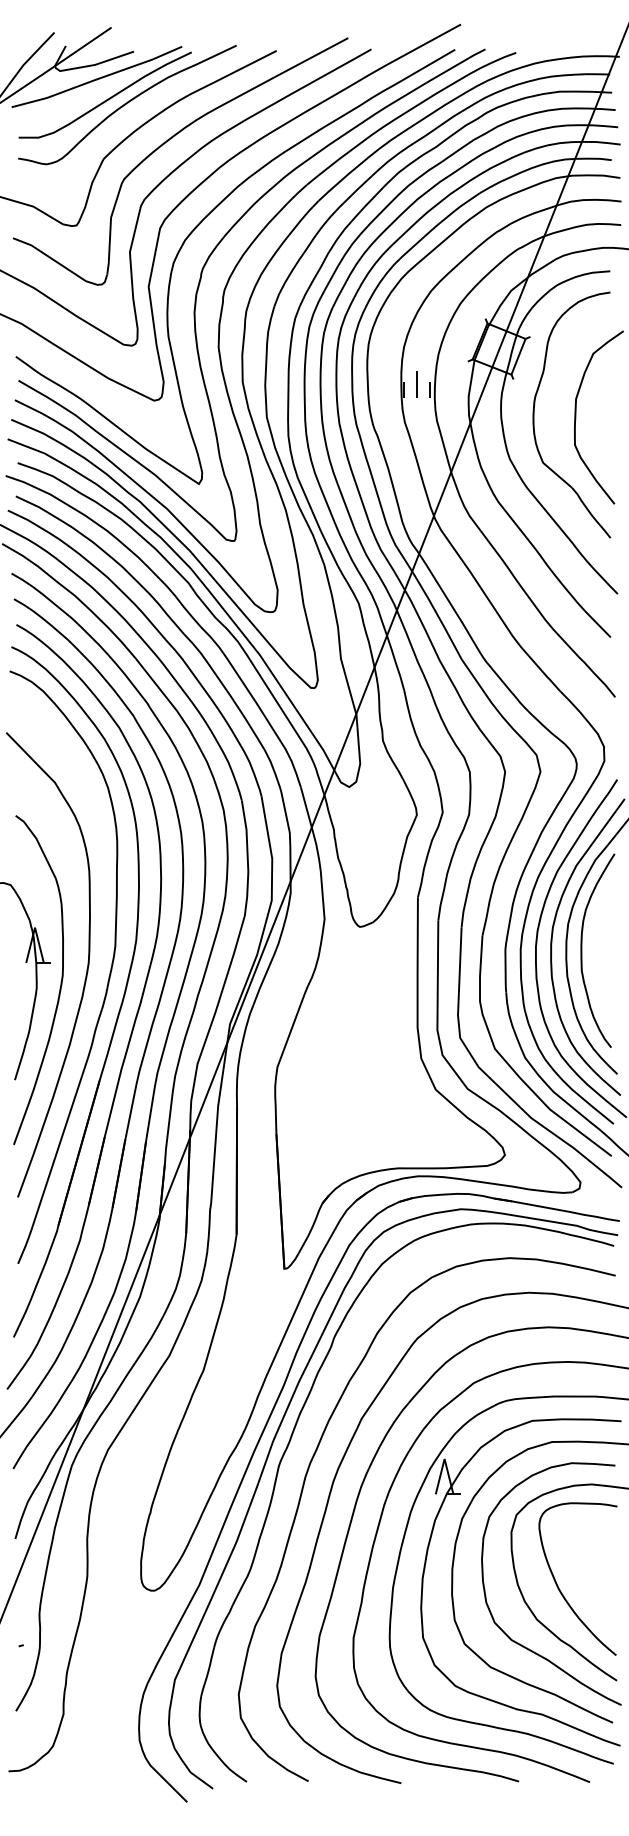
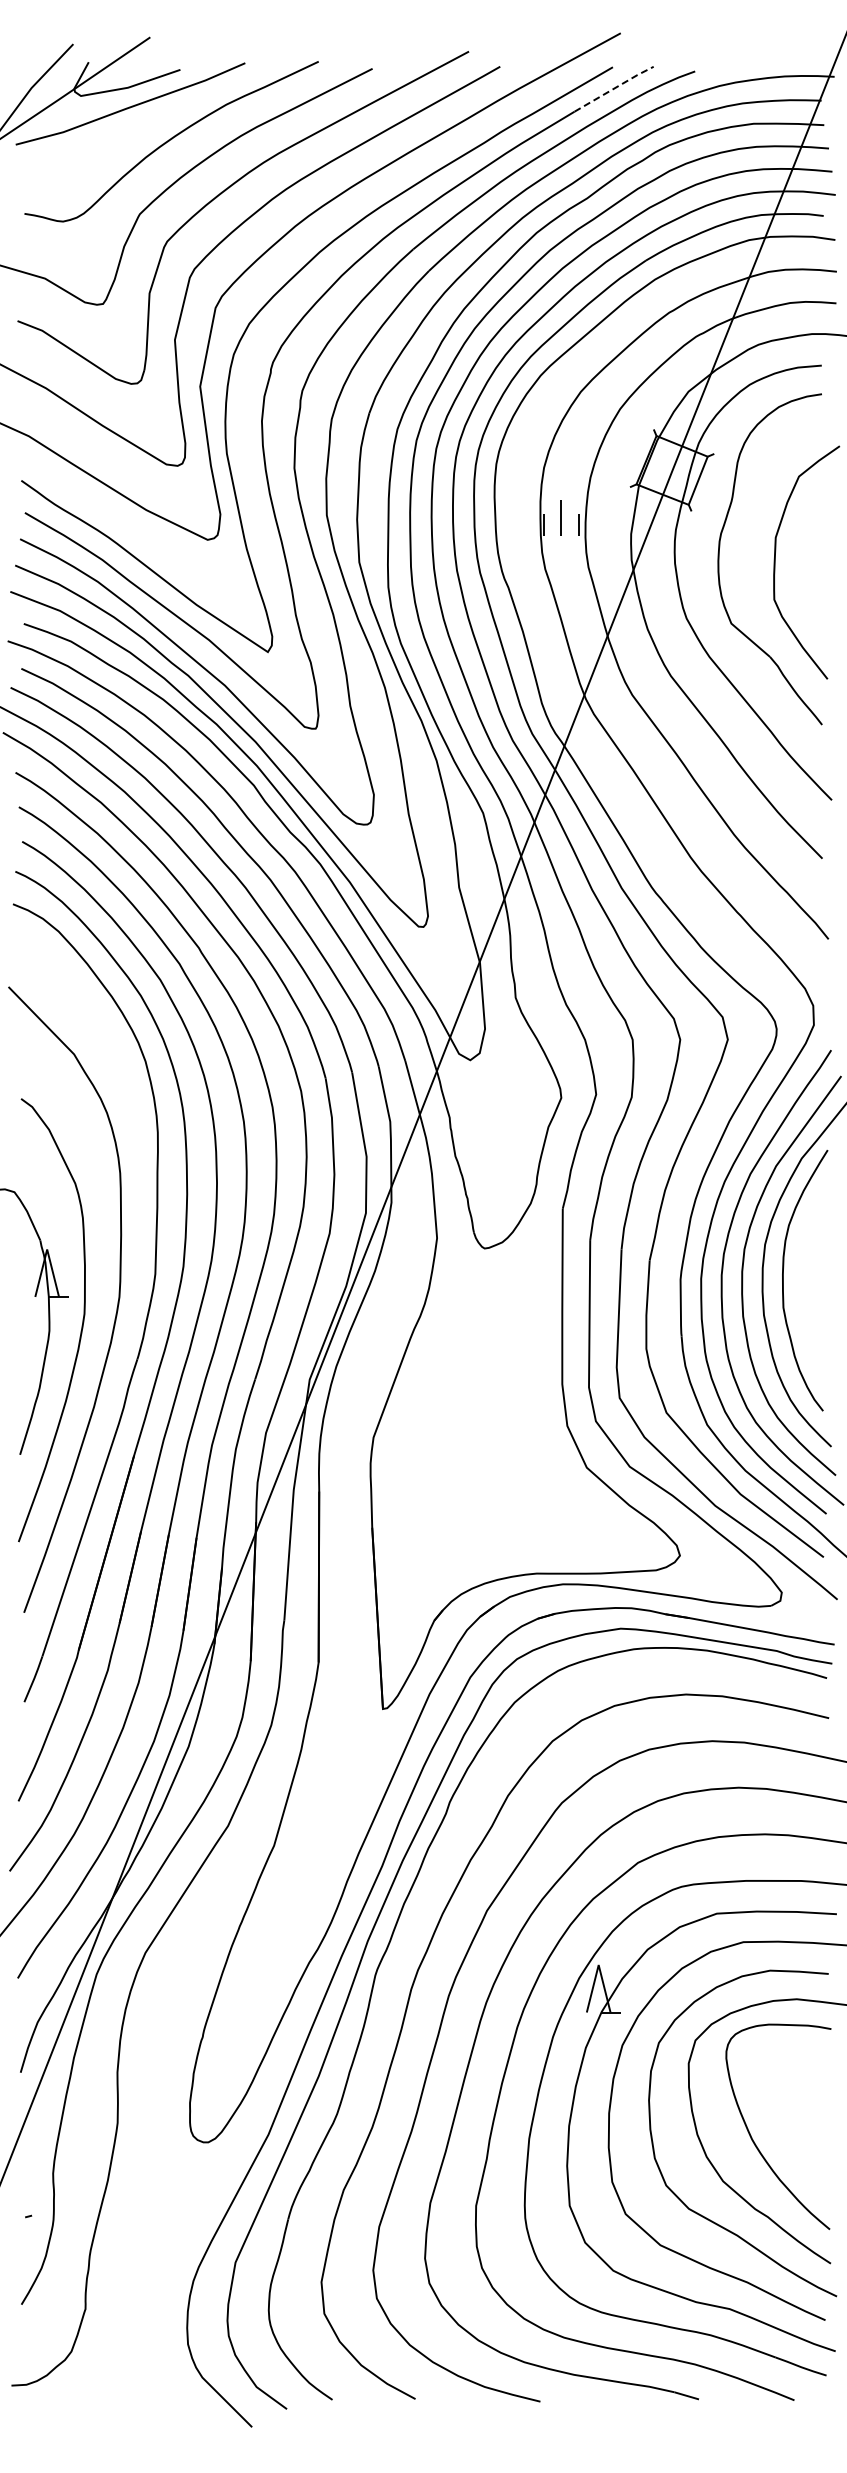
line: (457, 65) -> (615, 88), solid -> dashed
curve: (106, 99) -> (143, 134), removed

